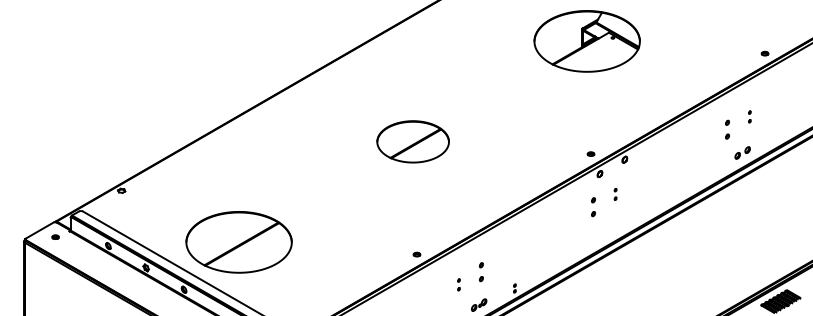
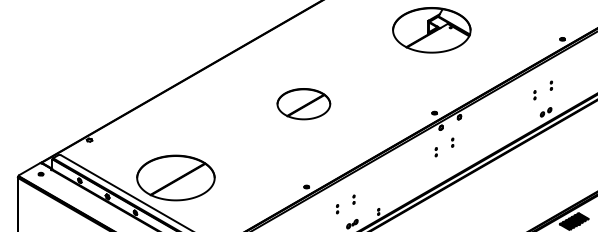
part: (726, 130) -> (534, 95), size x0.62
part: (592, 207) -> (435, 152), size x0.62
part: (480, 271) -> (353, 199), size x0.62

